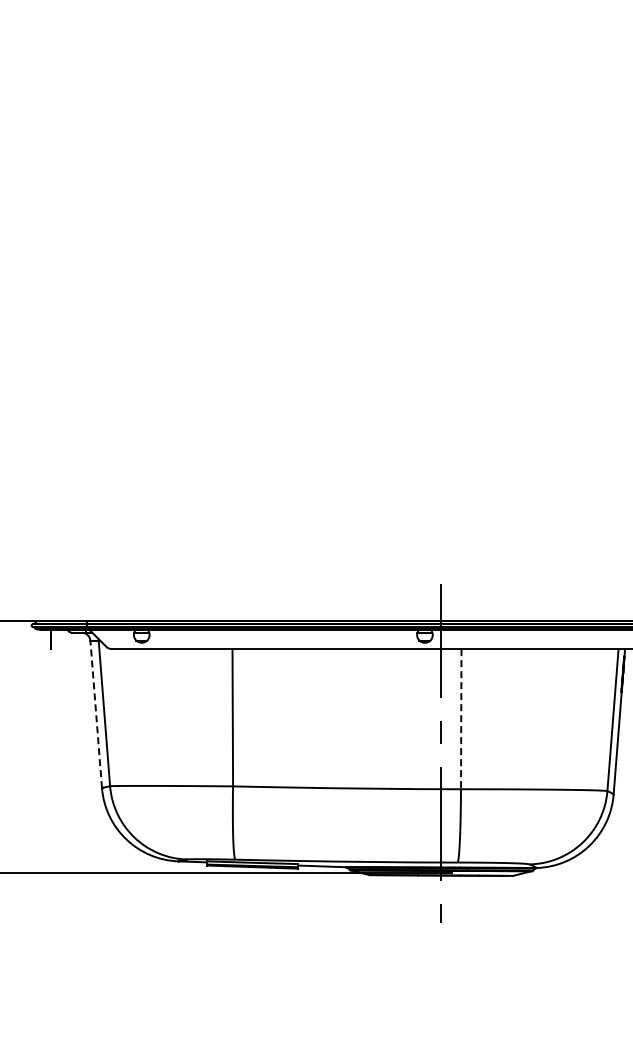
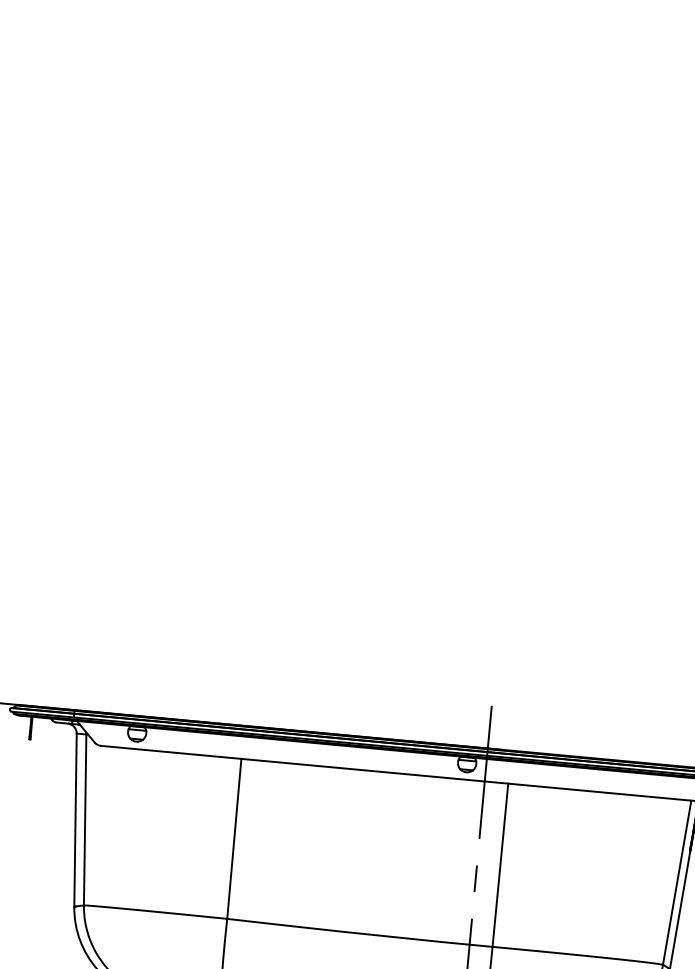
line: (96, 714) -> (75, 820), dashed -> solid
line: (461, 719) -> (500, 865), dashed -> solid

